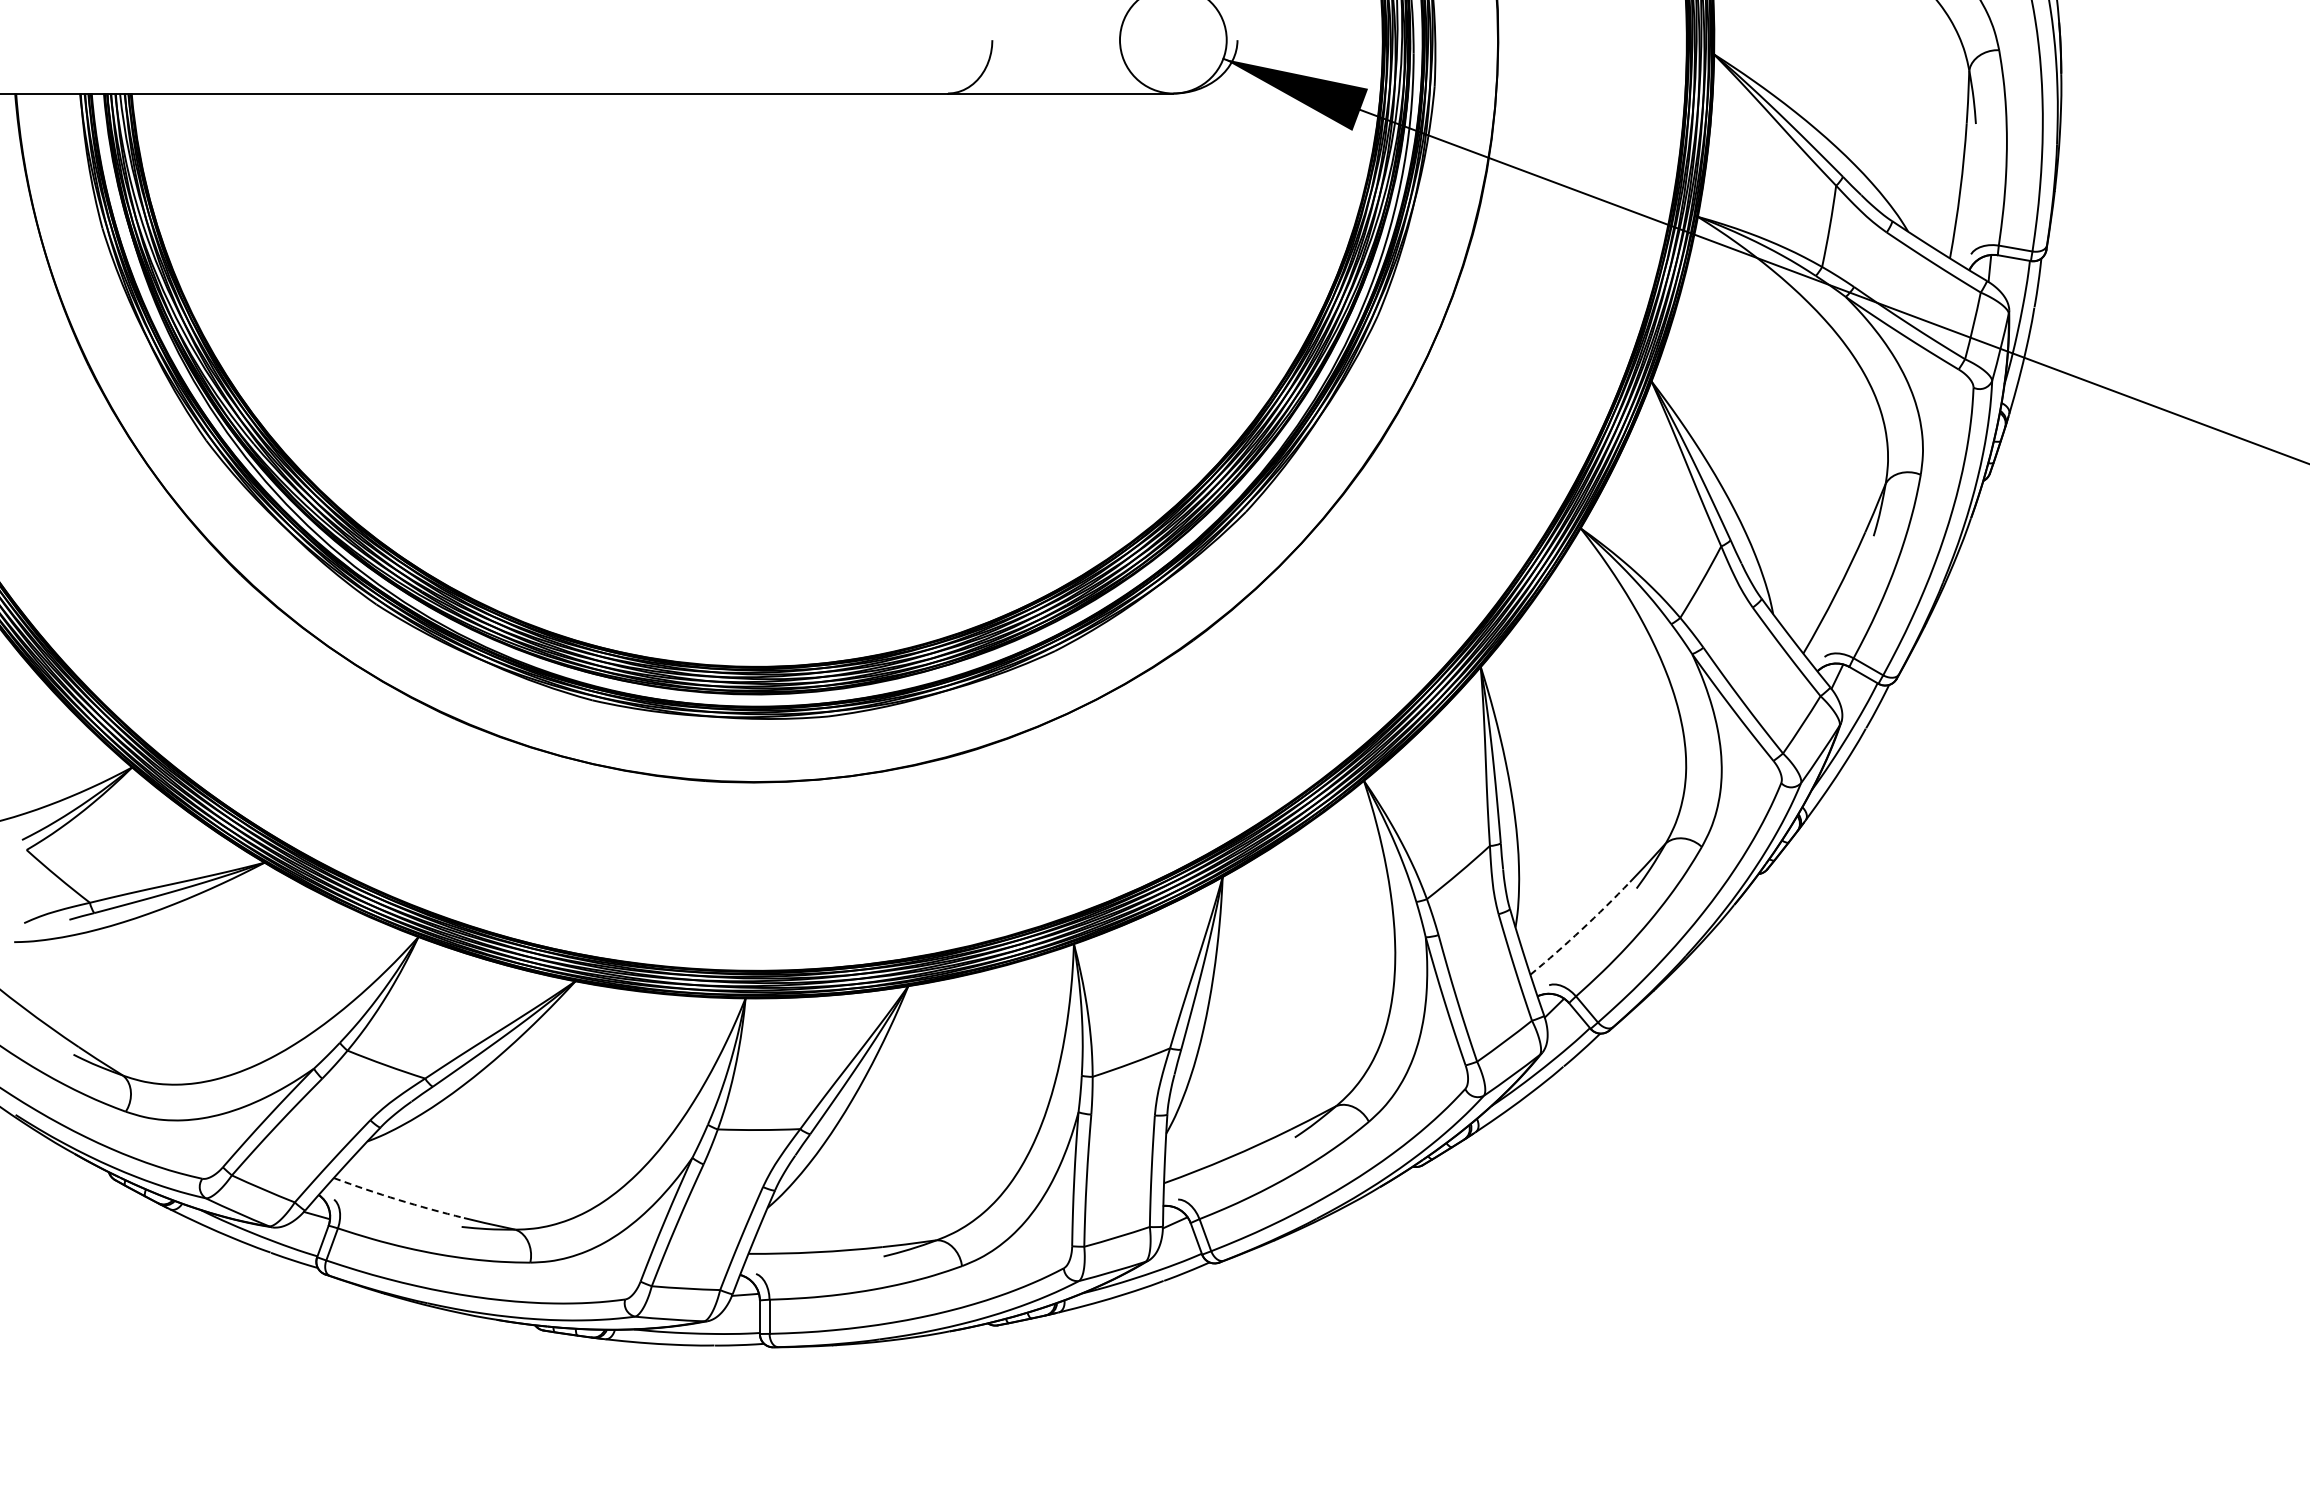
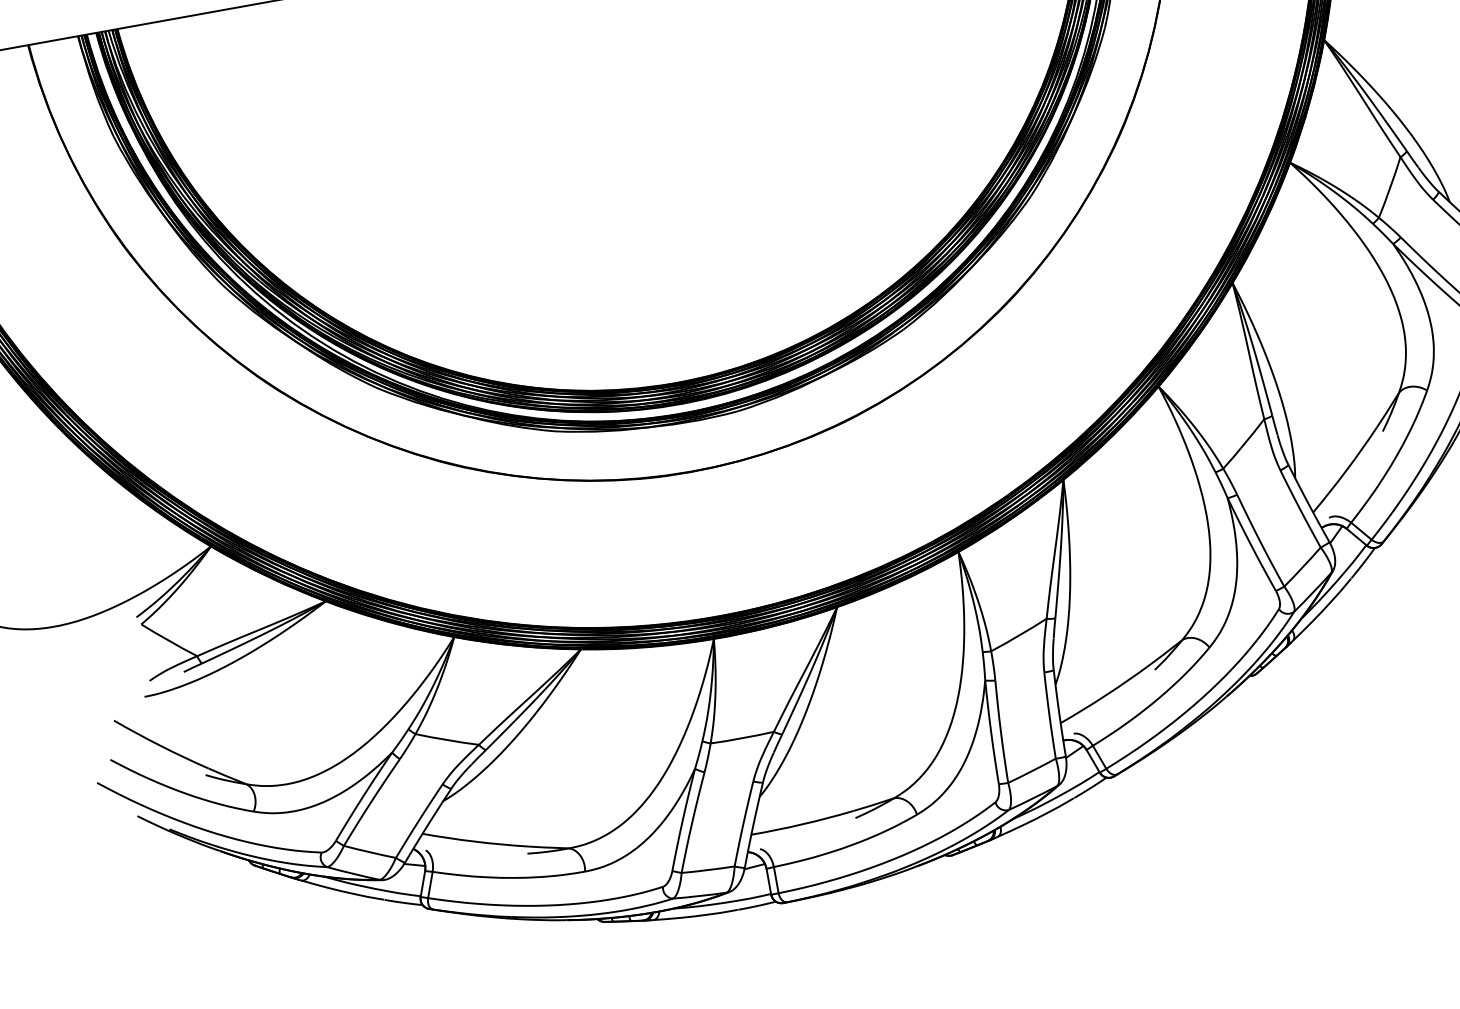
arc: (1581, 929) -> (1346, 470), dashed -> solid
arc: (398, 1199) -> (475, 841), dashed -> solid

